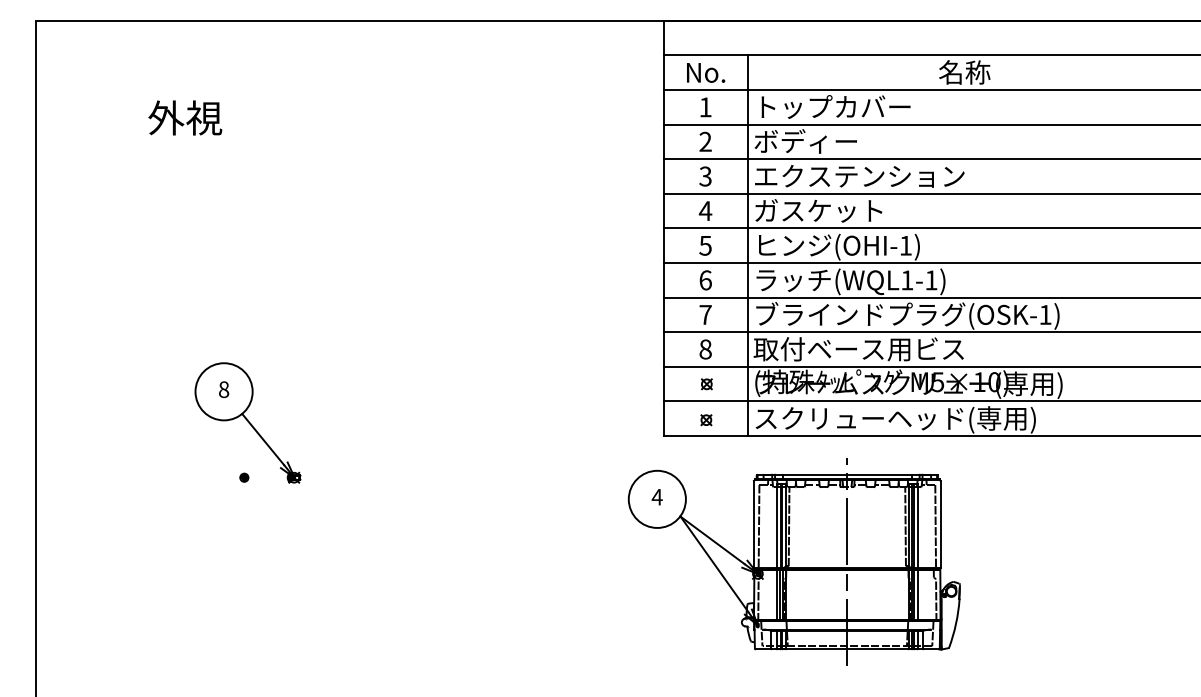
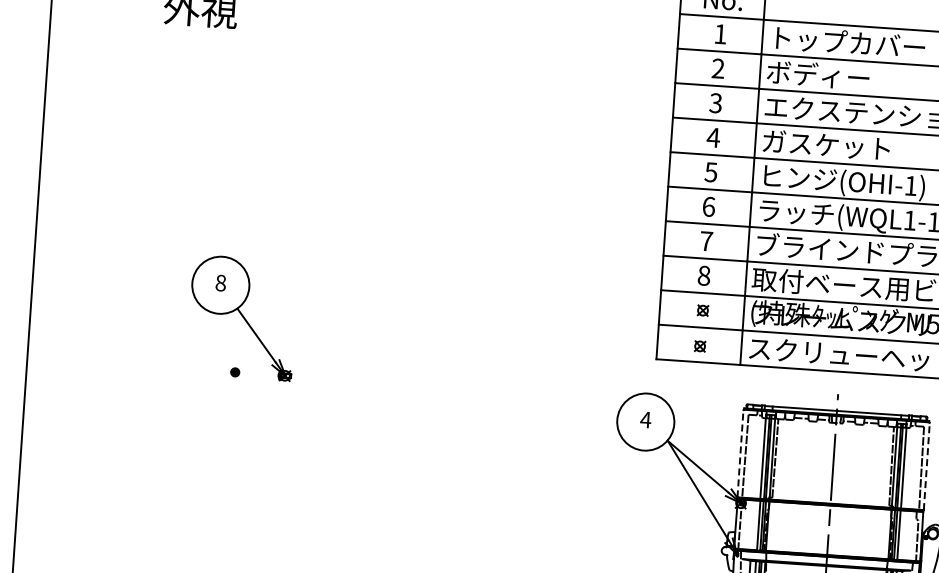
line: (753, 524) -> (740, 453), solid -> dashed
line: (940, 524) -> (926, 466), solid -> dashed

